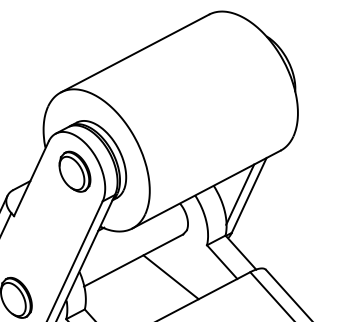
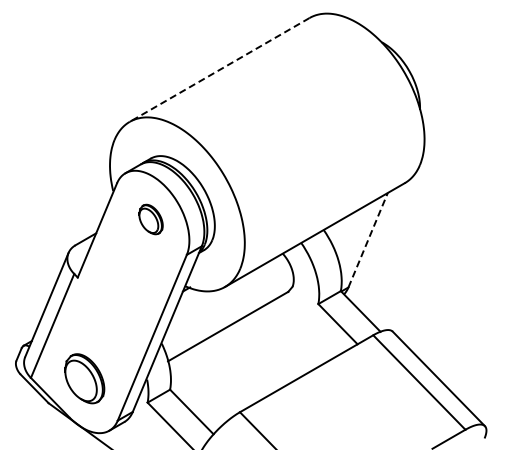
line: (134, 53) -> (219, 69), solid -> dashed
part: (74, 171) -> (150, 219), size x0.6
line: (239, 194) -> (356, 239), removed
line: (249, 194) -> (368, 239), solid -> dashed
line: (171, 277) -> (275, 345), removed

